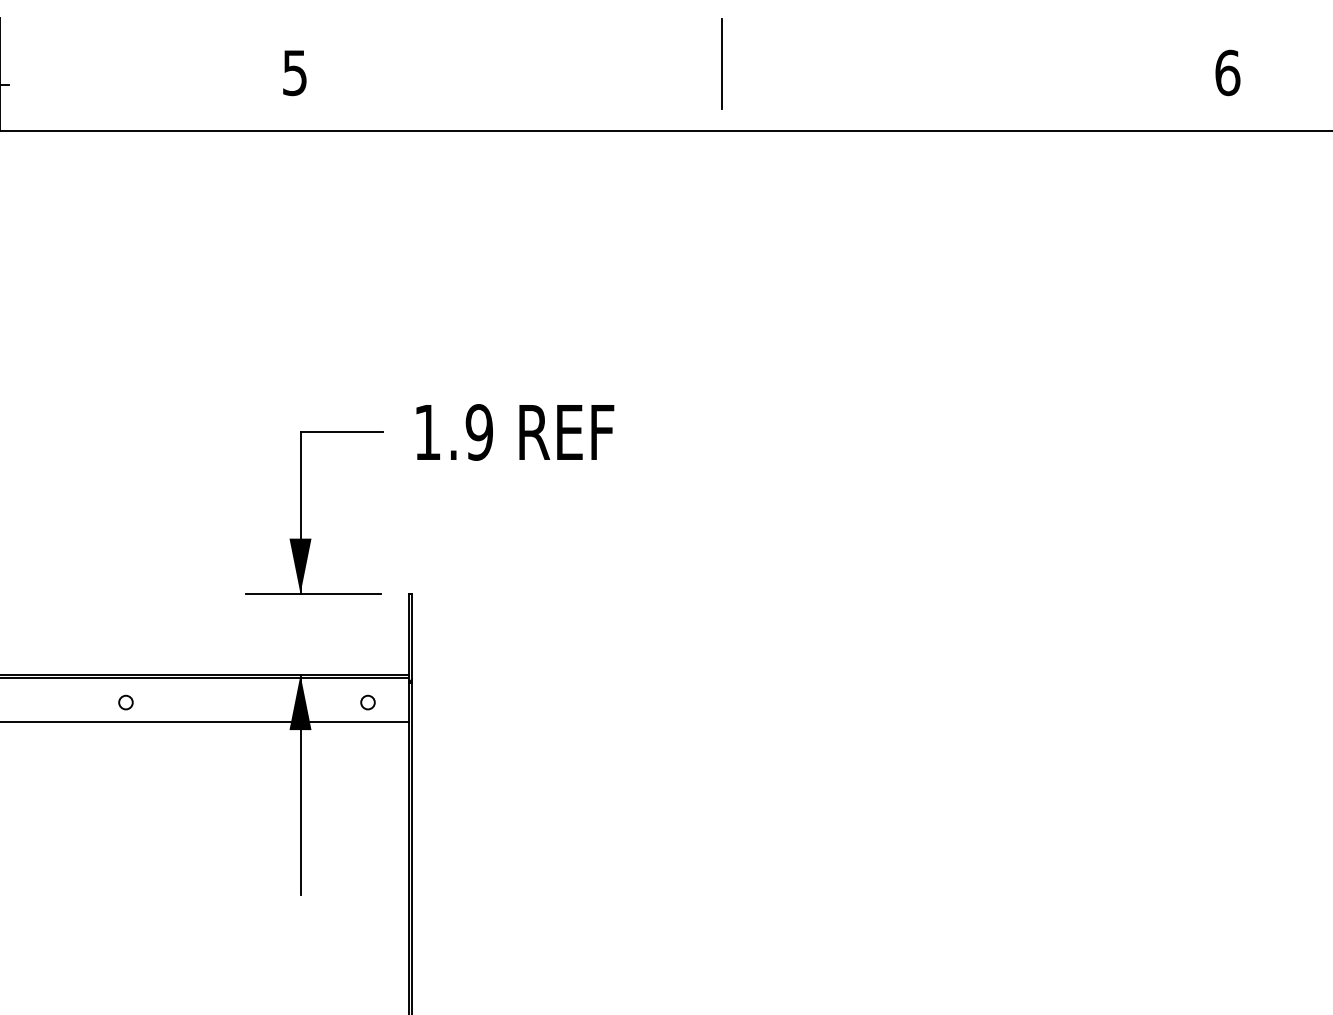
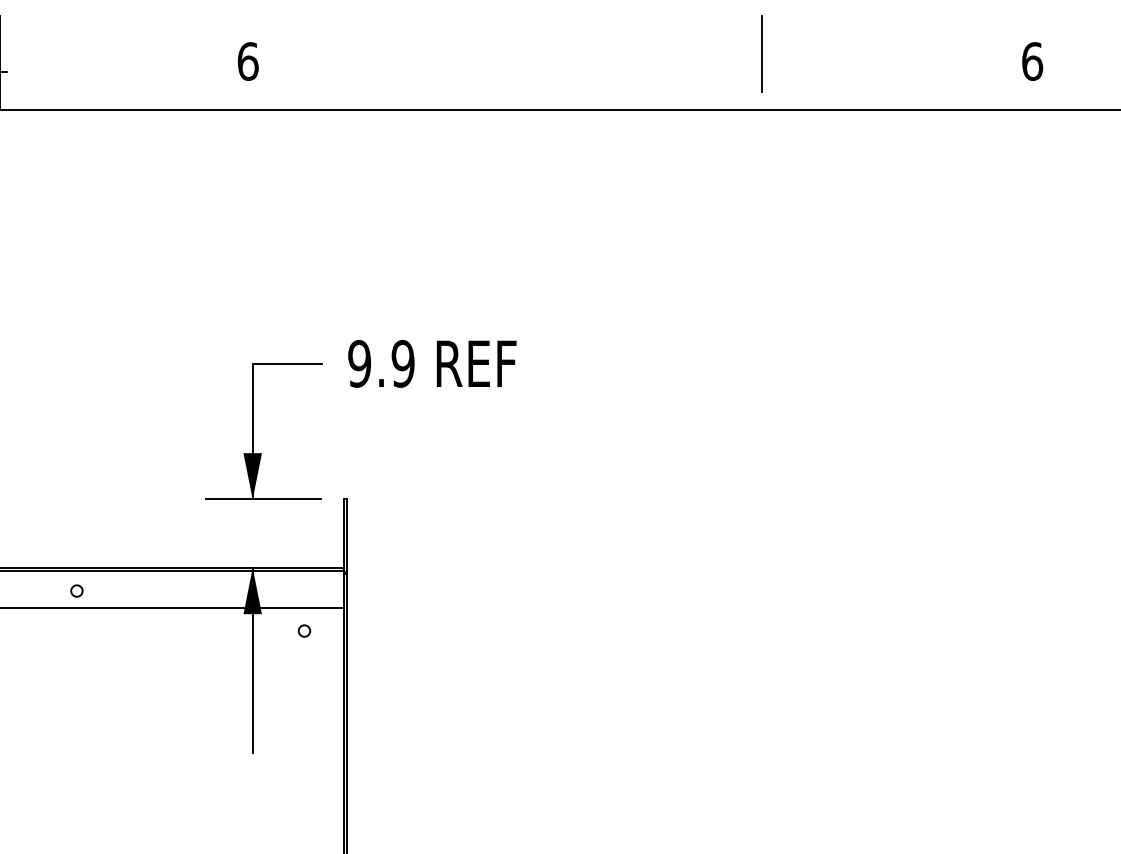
line: (721, 63) -> (761, 53), moved
text: (294, 72) -> (247, 61), 5 -> 6
text: (427, 431) -> (359, 363), 1.9 -> 9.9
circle: (125, 701) -> (76, 590), moved
circle: (368, 701) -> (304, 630), moved

